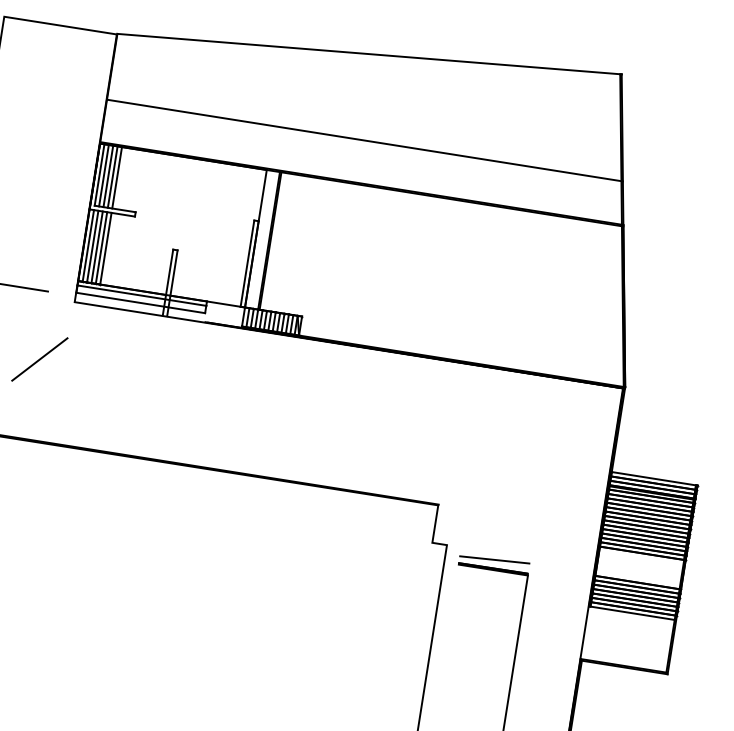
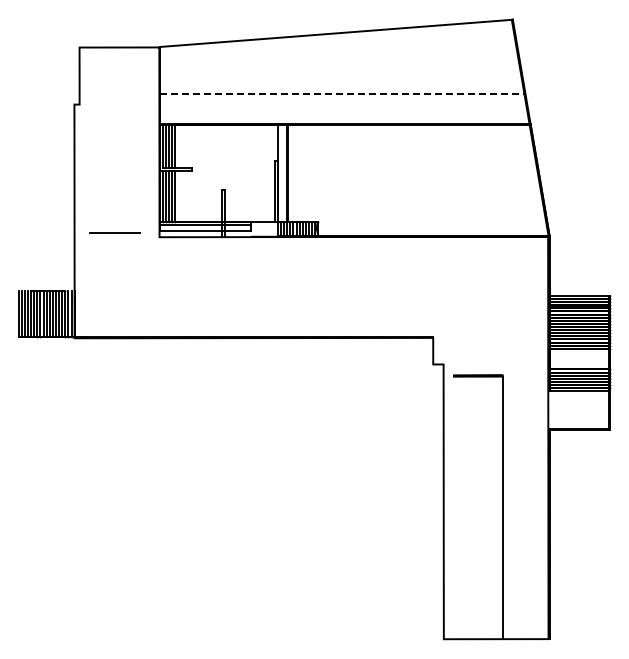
line: (364, 140) -> (342, 93), solid -> dashed
line: (39, 359) -> (141, 280), removed
line: (493, 559) -> (477, 369), removed

